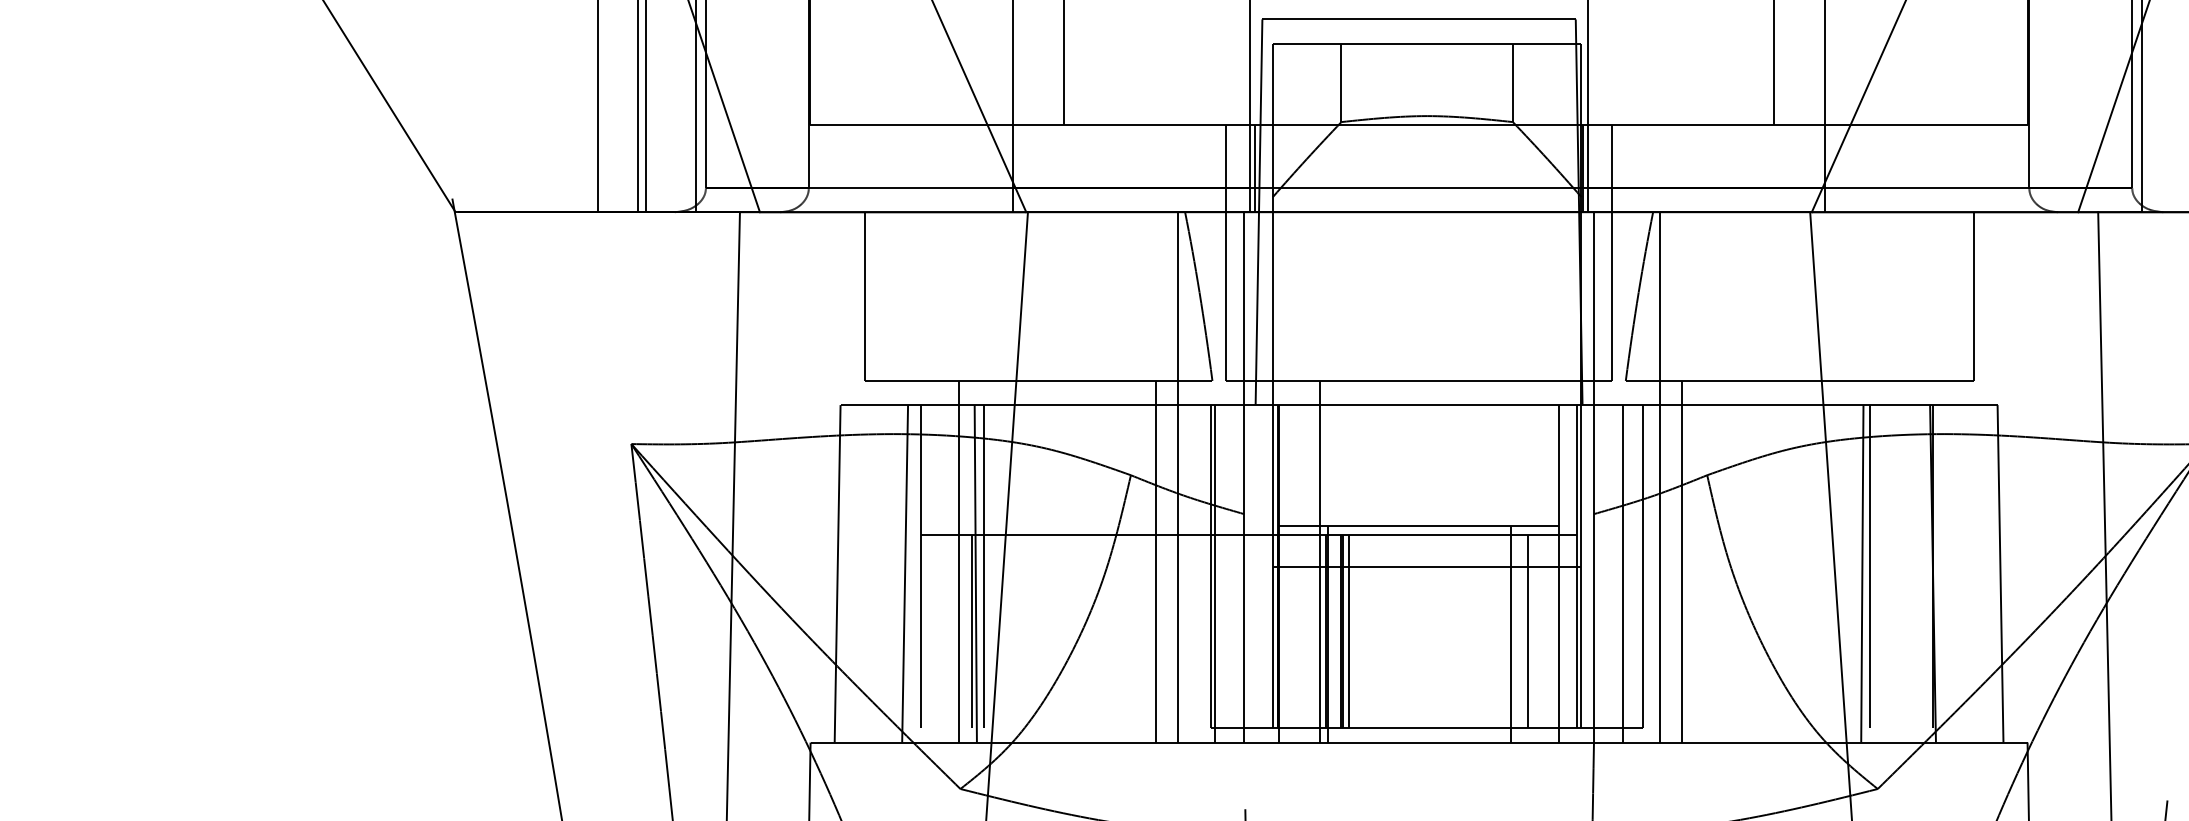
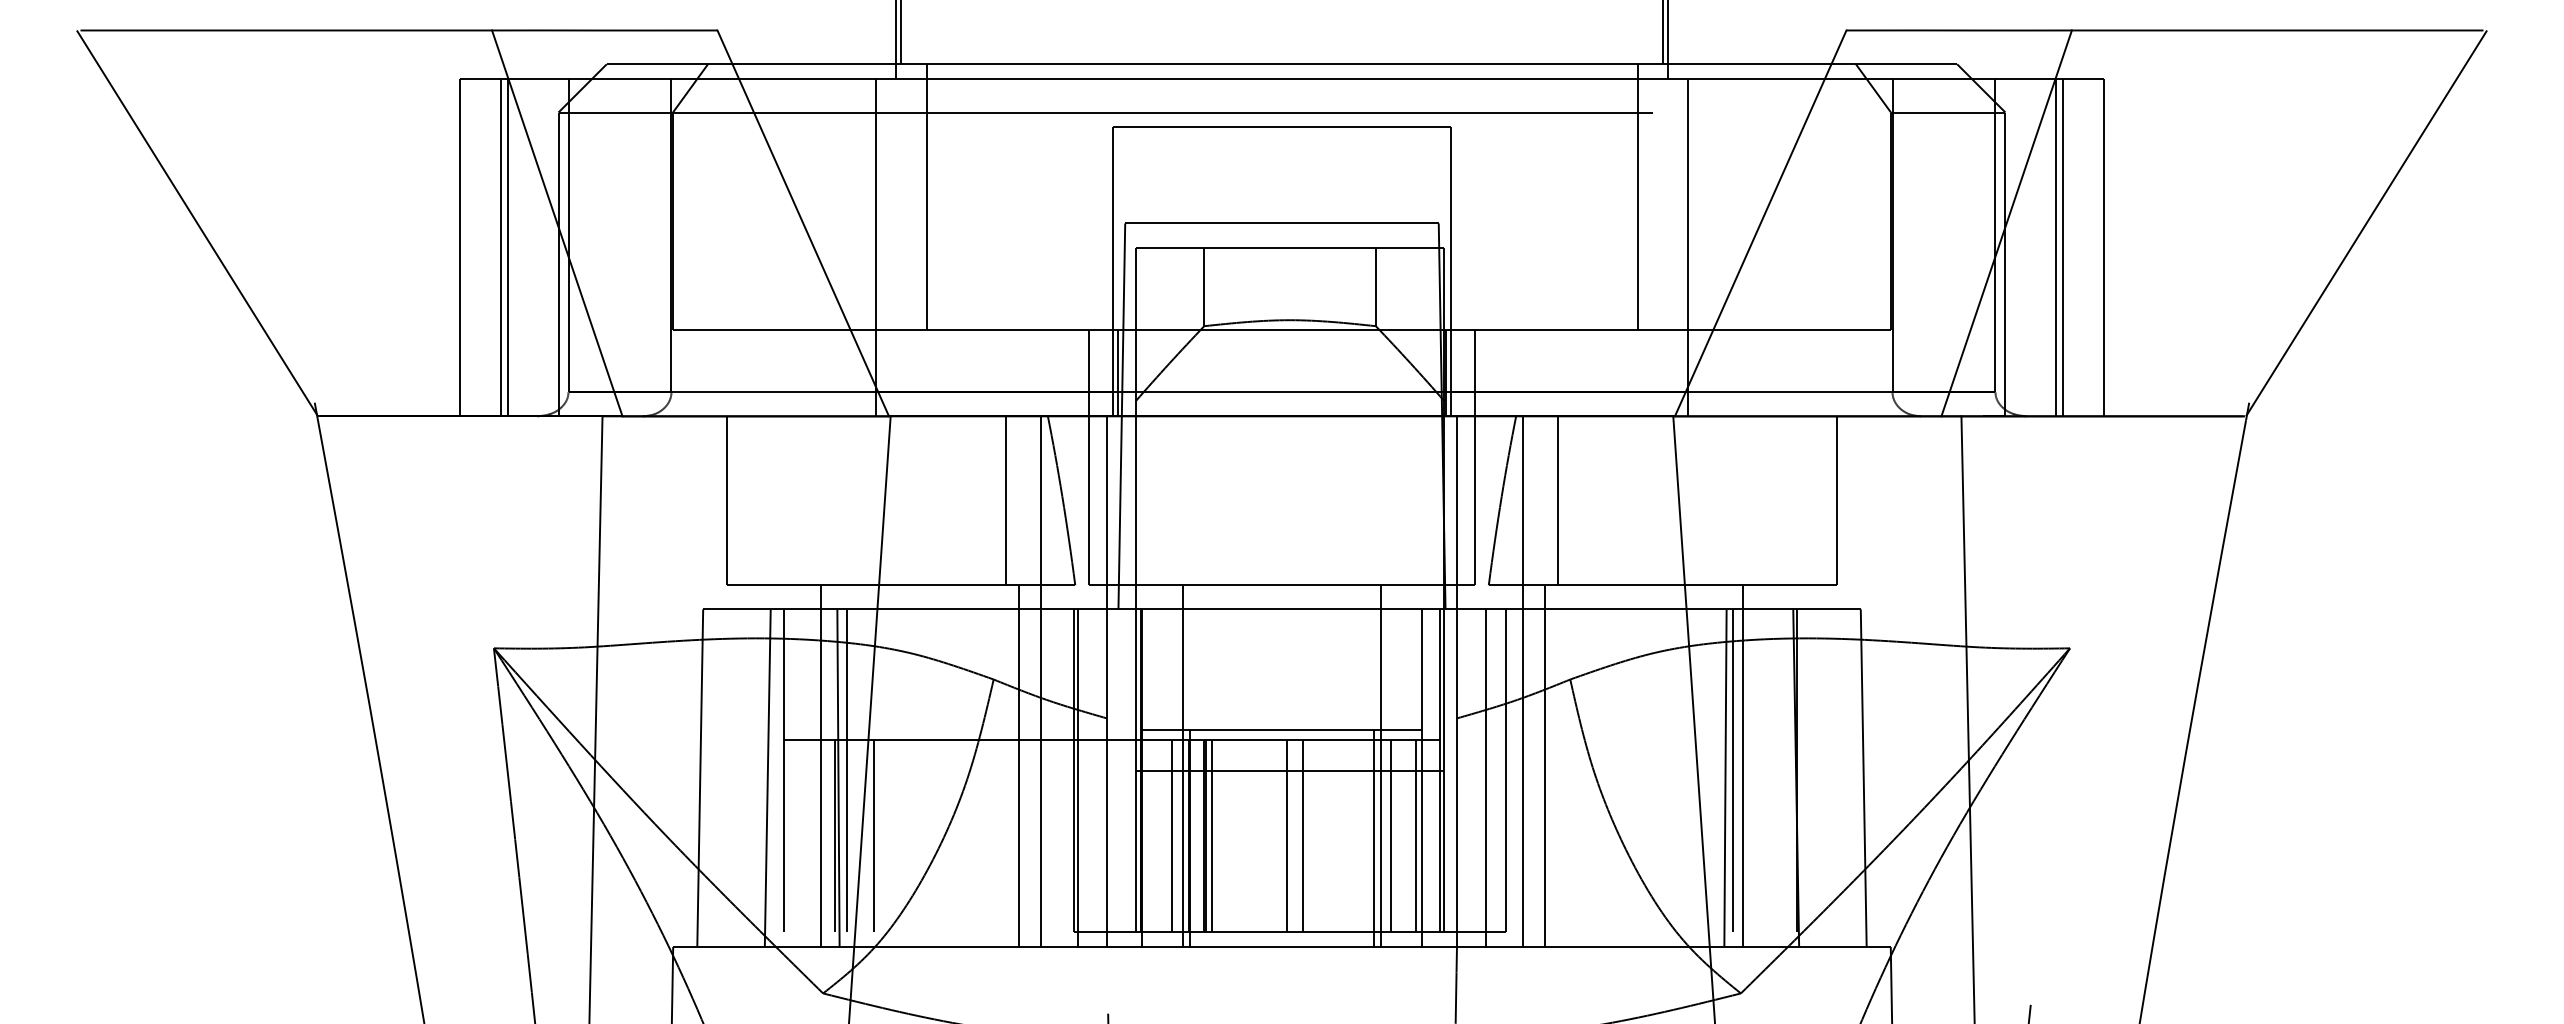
line: (1143, 296) -> (1006, 500), added
line: (1694, 296) -> (1557, 500), added
line: (1517, 561) -> (1380, 765), added
line: (1879, 561) -> (1742, 765), added
line: (1011, 631) -> (874, 835), added
line: (1309, 631) -> (1172, 835), added
line: (1423, 631) -> (1286, 835), added
line: (1439, 631) -> (1302, 835), added
line: (1552, 631) -> (1415, 835), added

